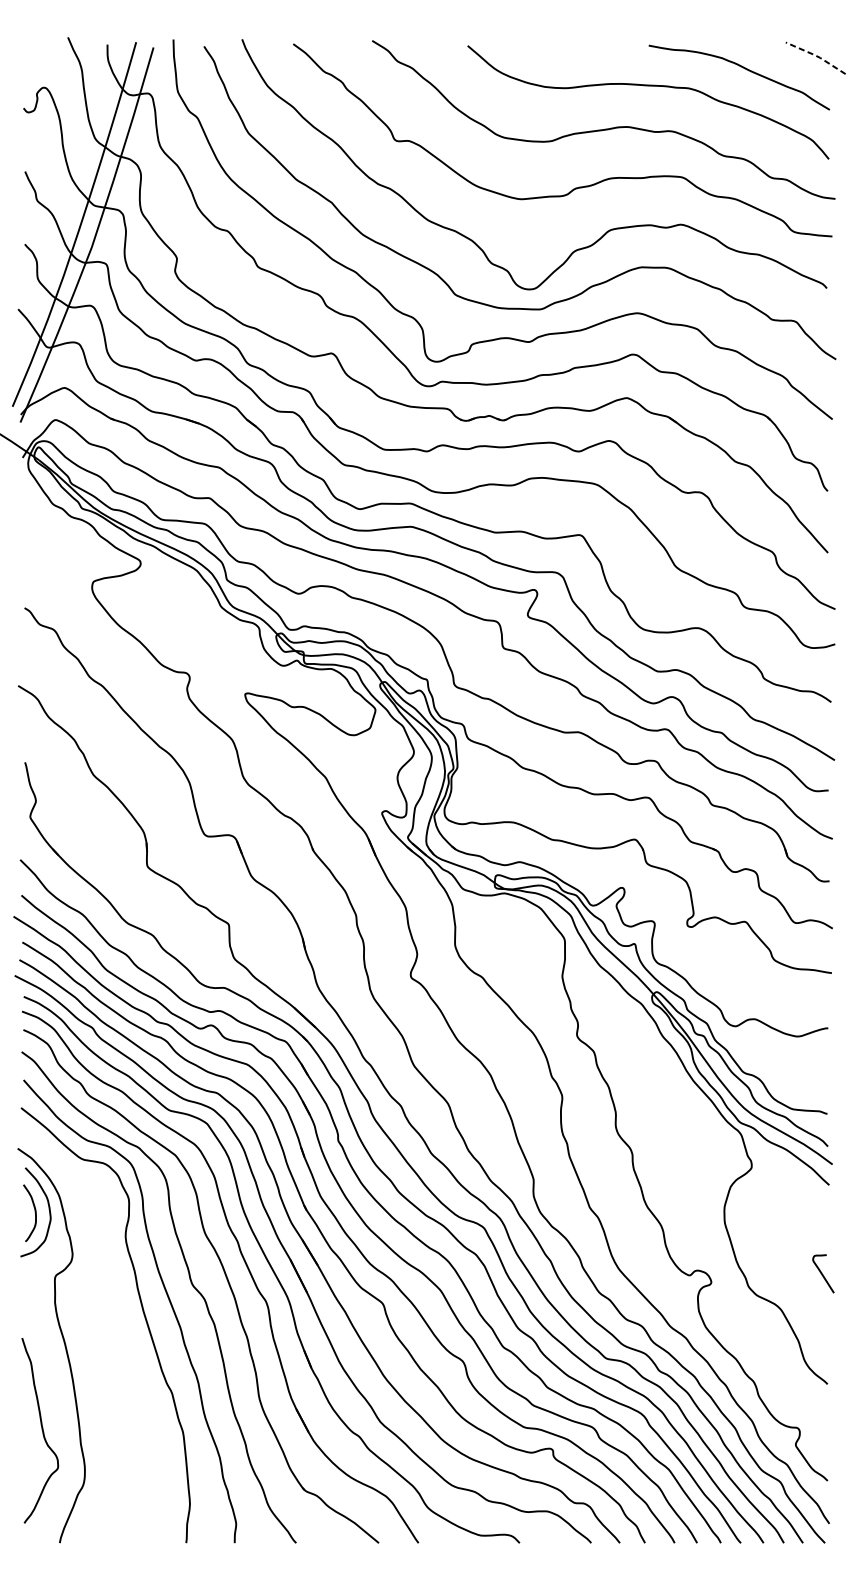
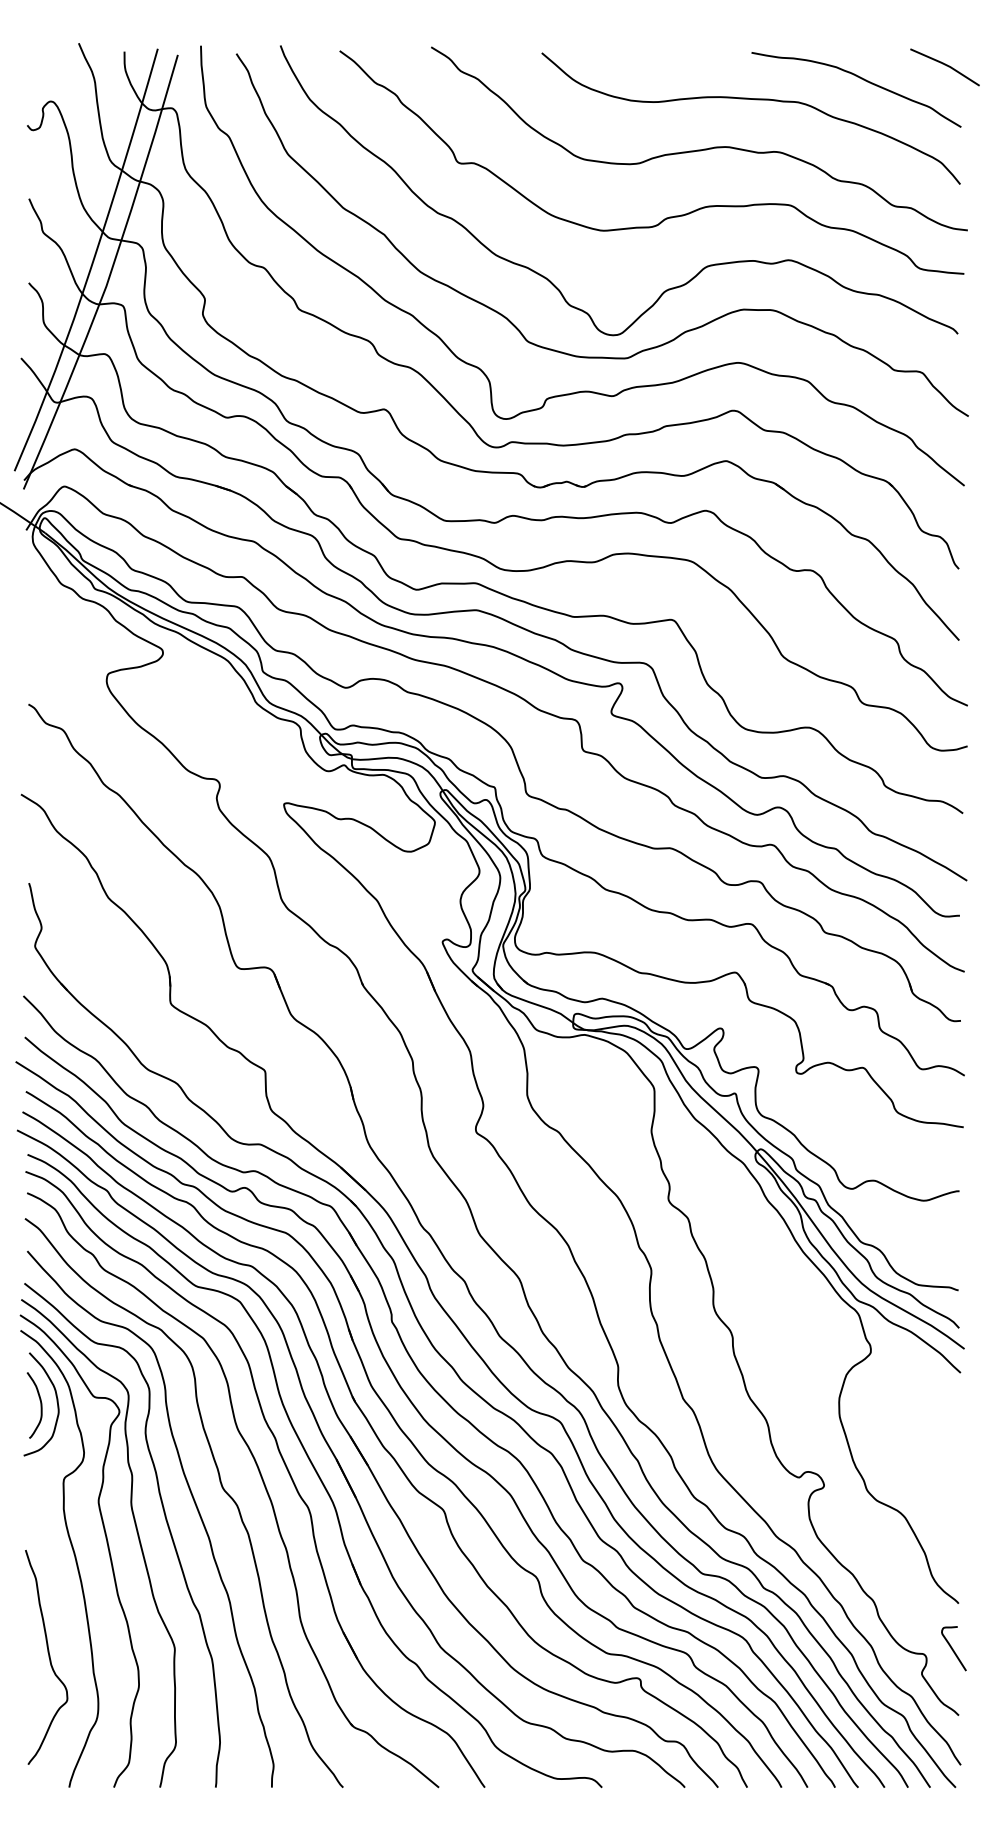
line: (817, 55) -> (946, 64), dashed -> solid
curve: (822, 1273) -> (952, 1648), moved
part: (91, 1332) -> (106, 1543), added

